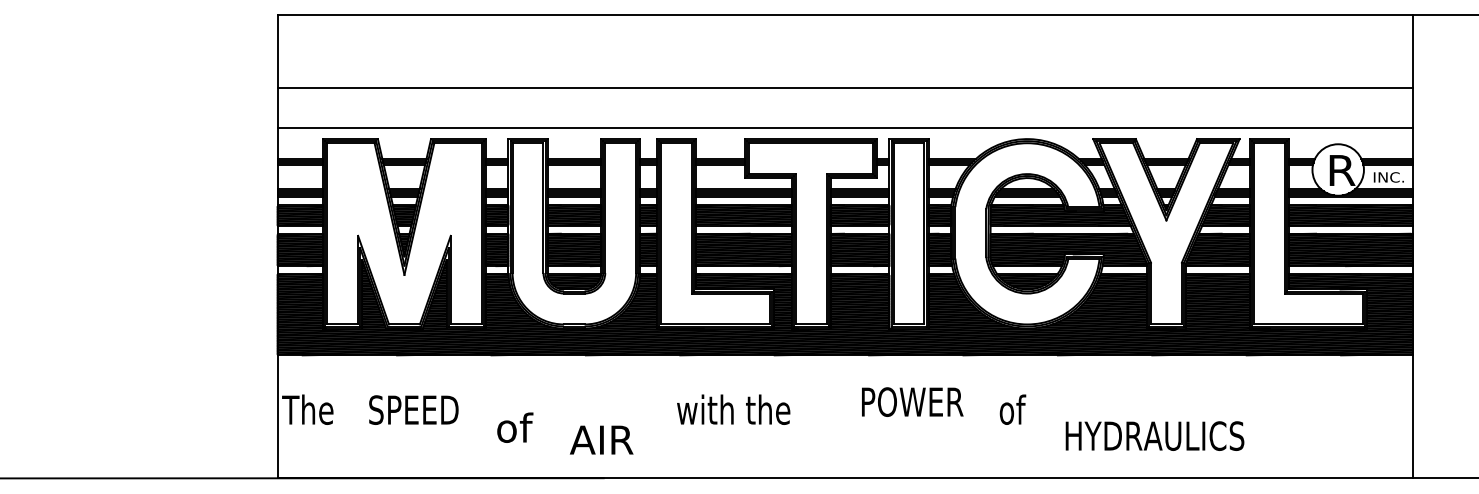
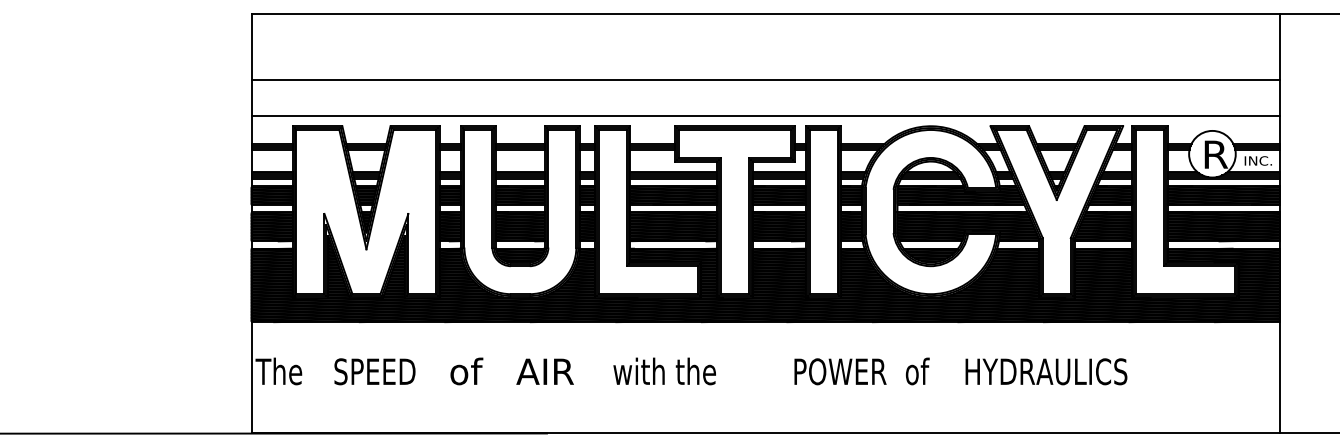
text: (912, 401) -> (840, 371), moved
text: (515, 427) -> (467, 371), moved
text: (1154, 435) -> (1045, 371), moved
text: (601, 439) -> (544, 371), moved

